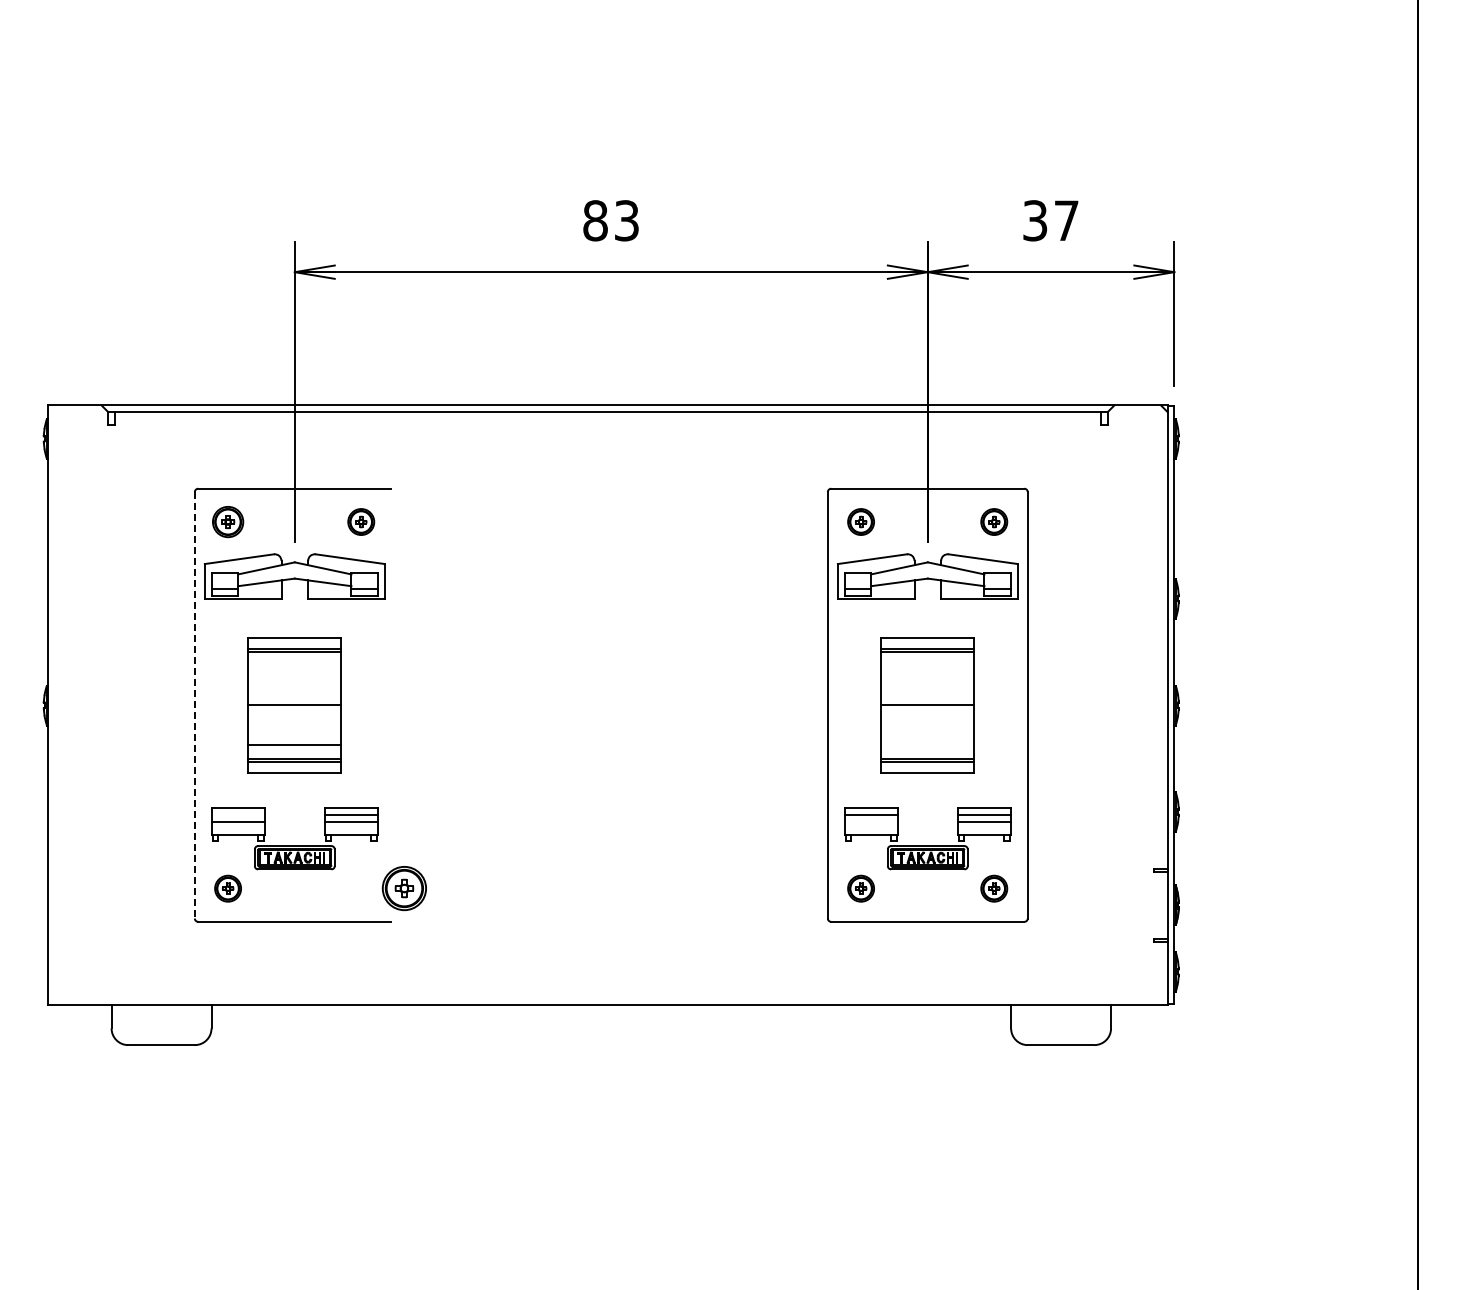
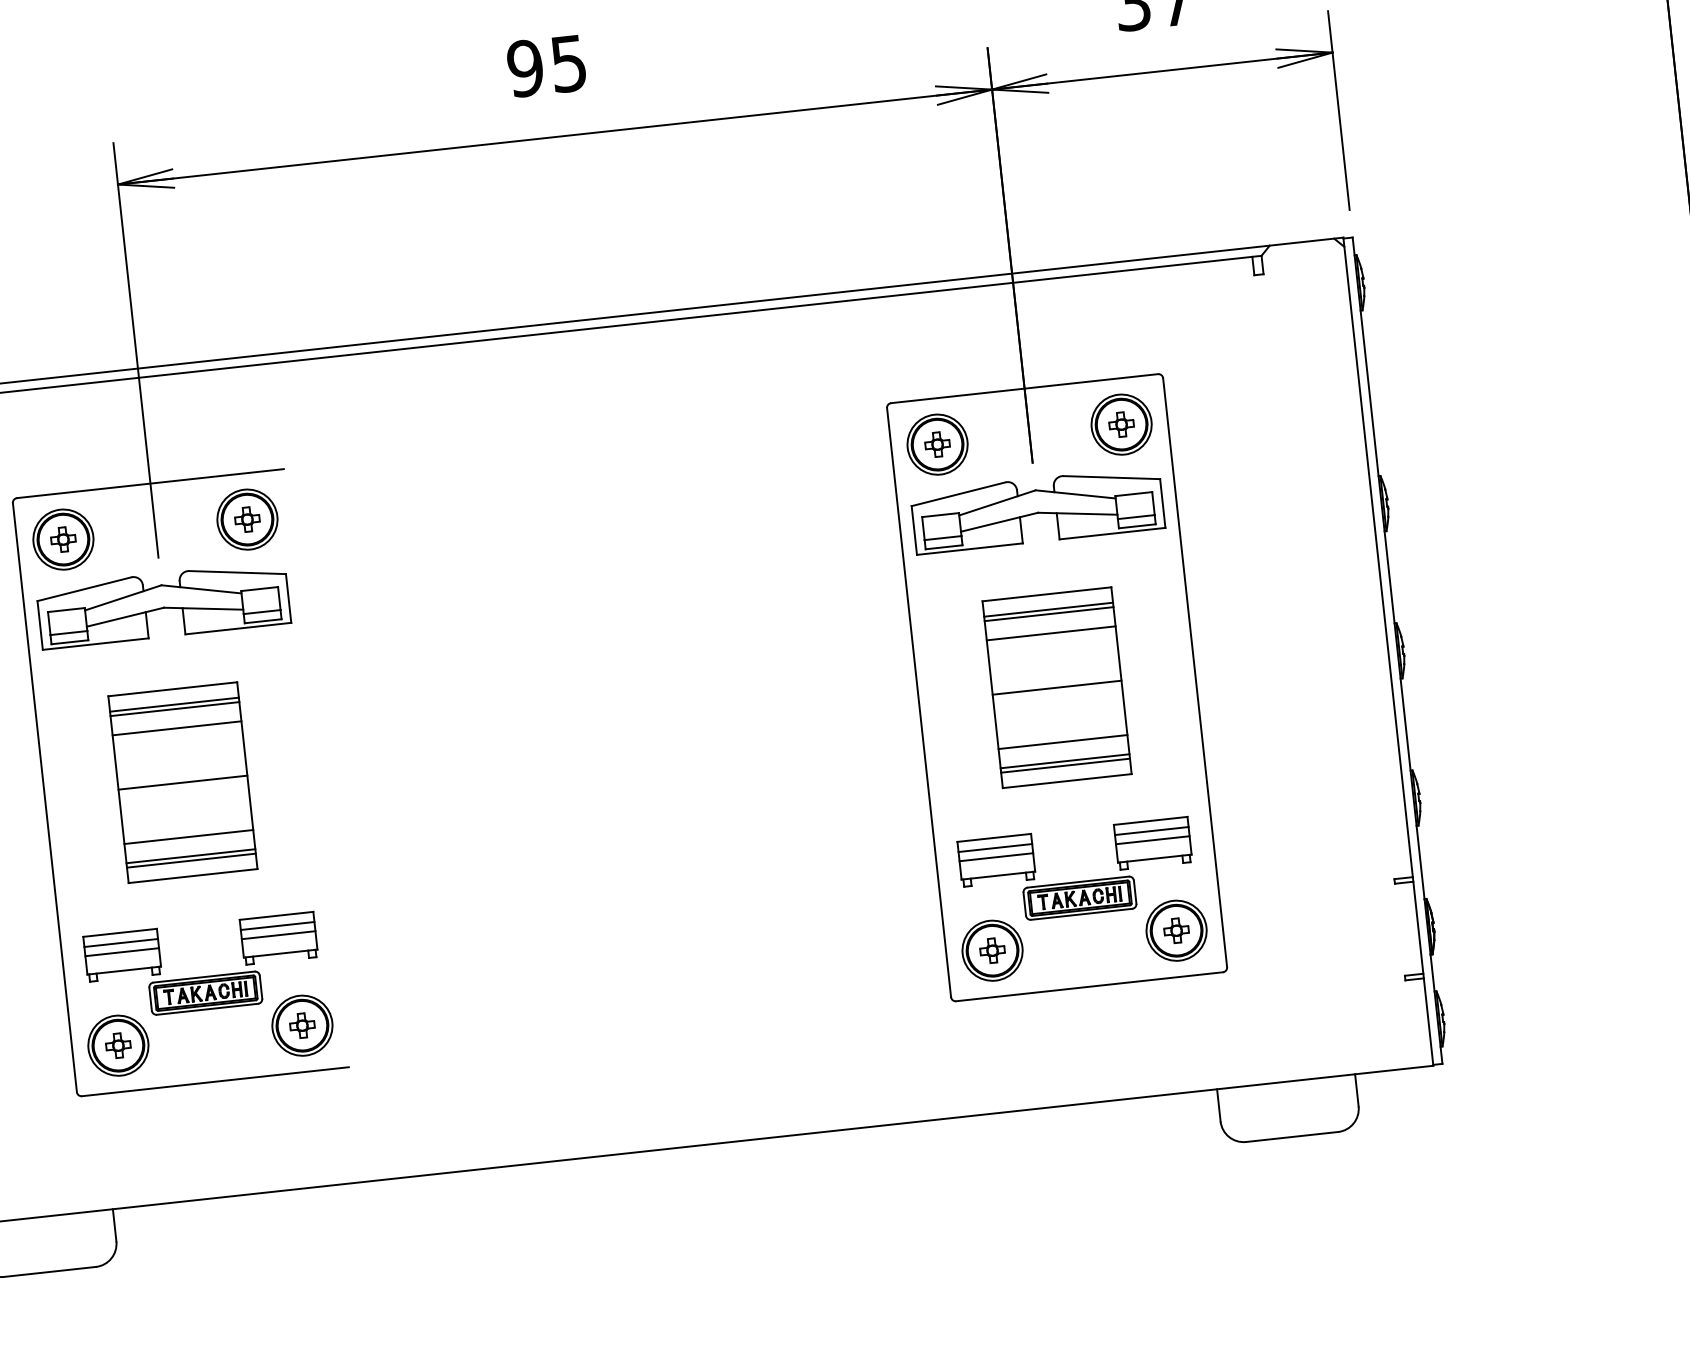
text: (610, 220) -> (546, 65), 83 -> 95
part: (227, 521) -> (62, 538), size x1.43
part: (360, 521) -> (246, 519), size x1.67
part: (860, 521) -> (936, 443), size x1.67
part: (993, 521) -> (1120, 424), size x1.67
line: (294, 665) -> (176, 727), added
line: (927, 665) -> (1050, 632), added
line: (194, 705) -> (44, 798), dashed -> solid
line: (927, 744) -> (1062, 741), added
line: (237, 815) -> (120, 943), added
line: (870, 821) -> (995, 856), added
part: (227, 888) -> (117, 1045), size x1.67
part: (403, 888) -> (301, 1025), moved
part: (860, 888) -> (991, 950), size x1.67
part: (993, 888) -> (1175, 930), size x1.67

